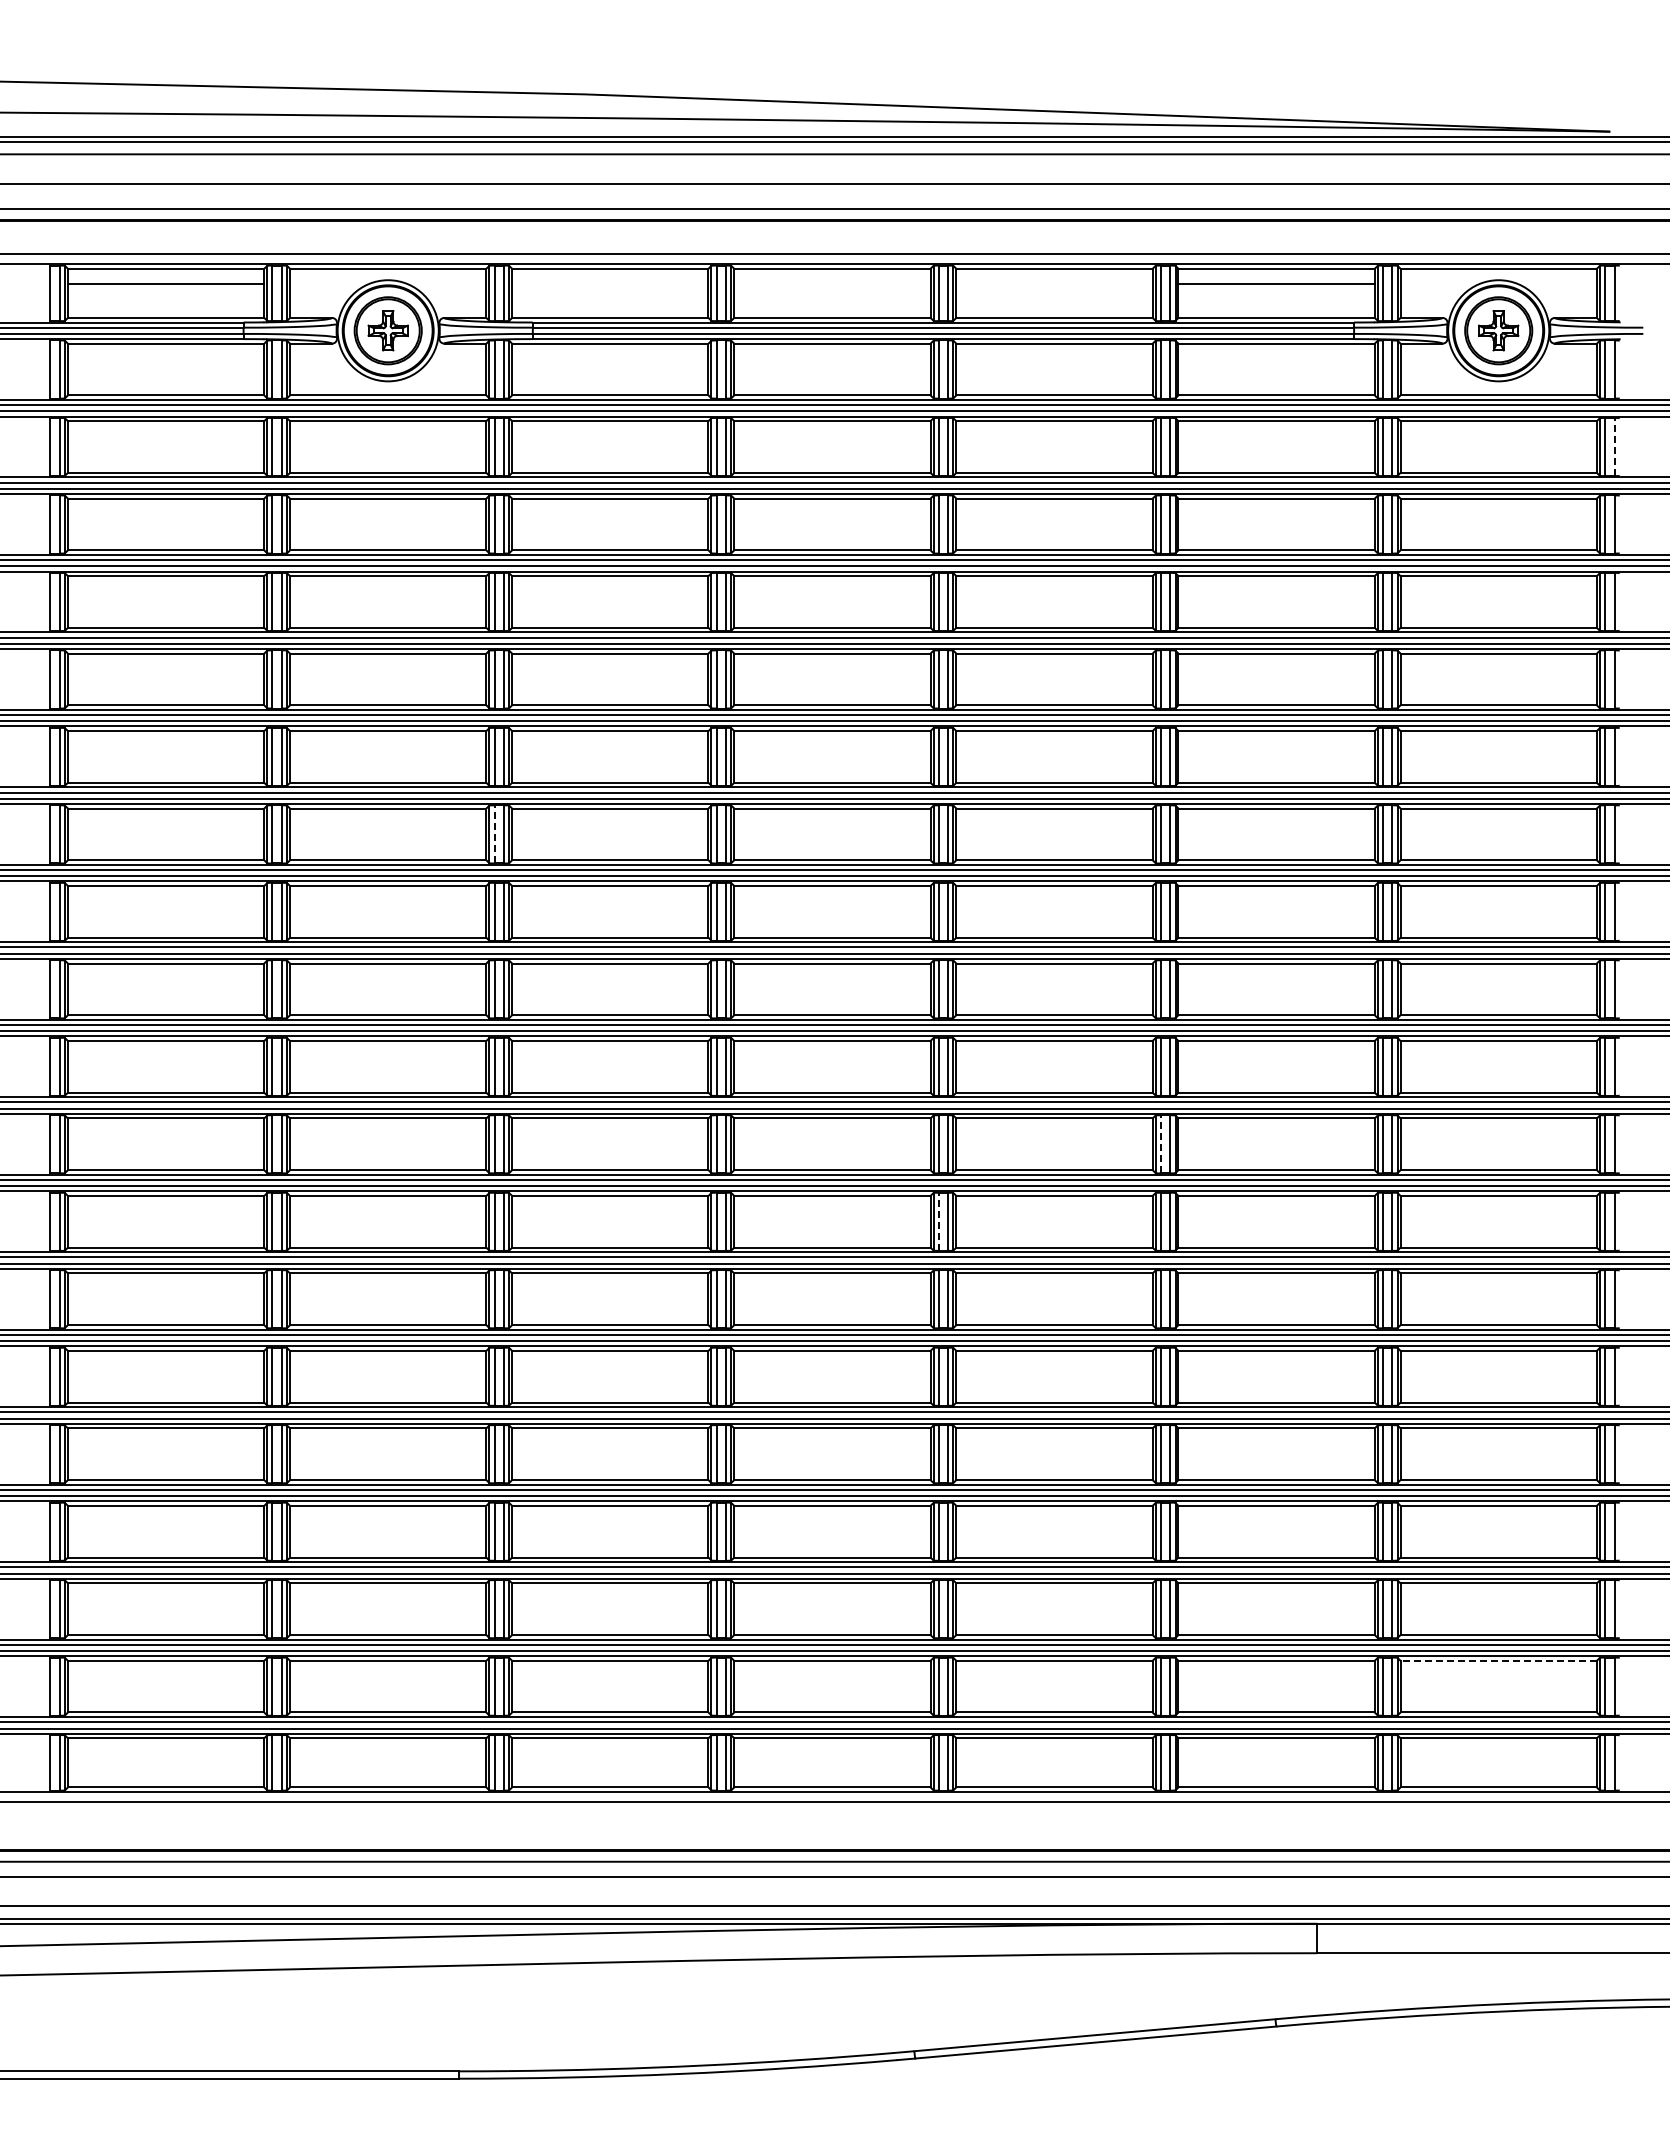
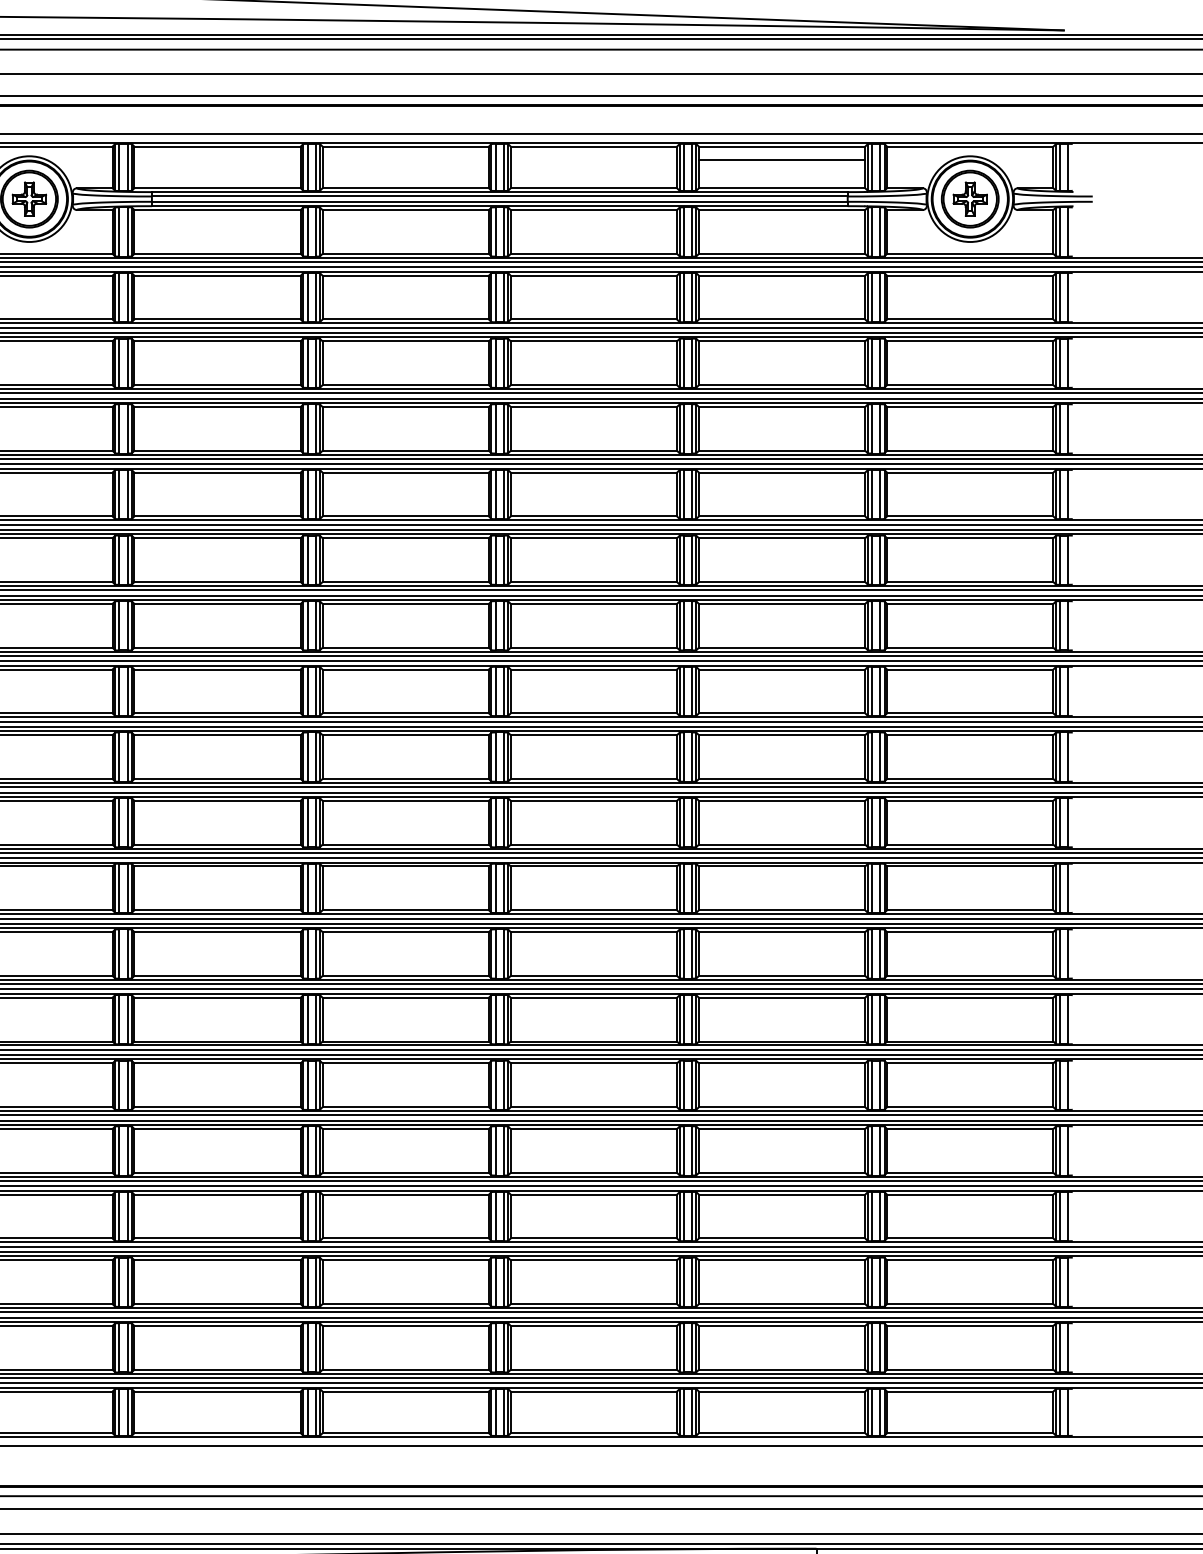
line: (1614, 446) -> (1068, 297), dashed -> solid
line: (494, 833) -> (119, 625), dashed -> solid
line: (1160, 1143) -> (683, 887), dashed -> solid
line: (938, 1221) -> (495, 953), dashed -> solid
line: (1498, 1660) -> (970, 1325), dashed -> solid

